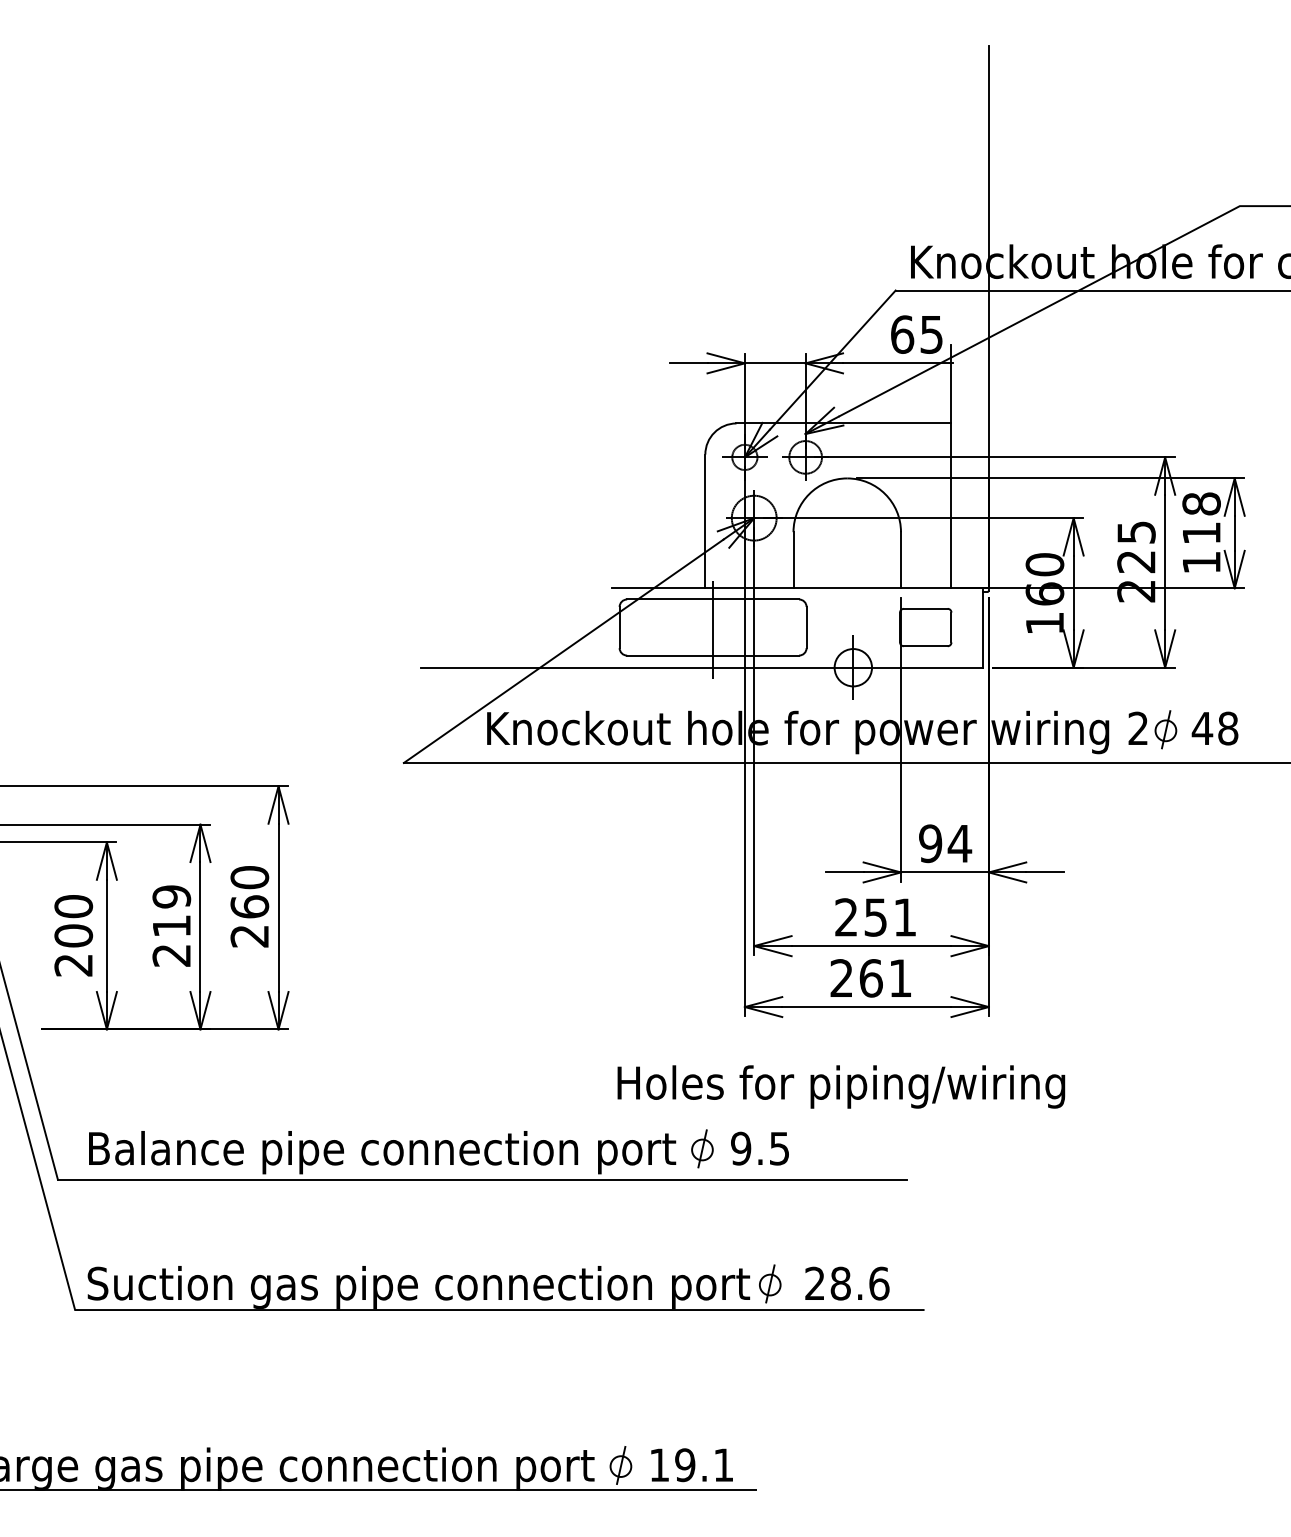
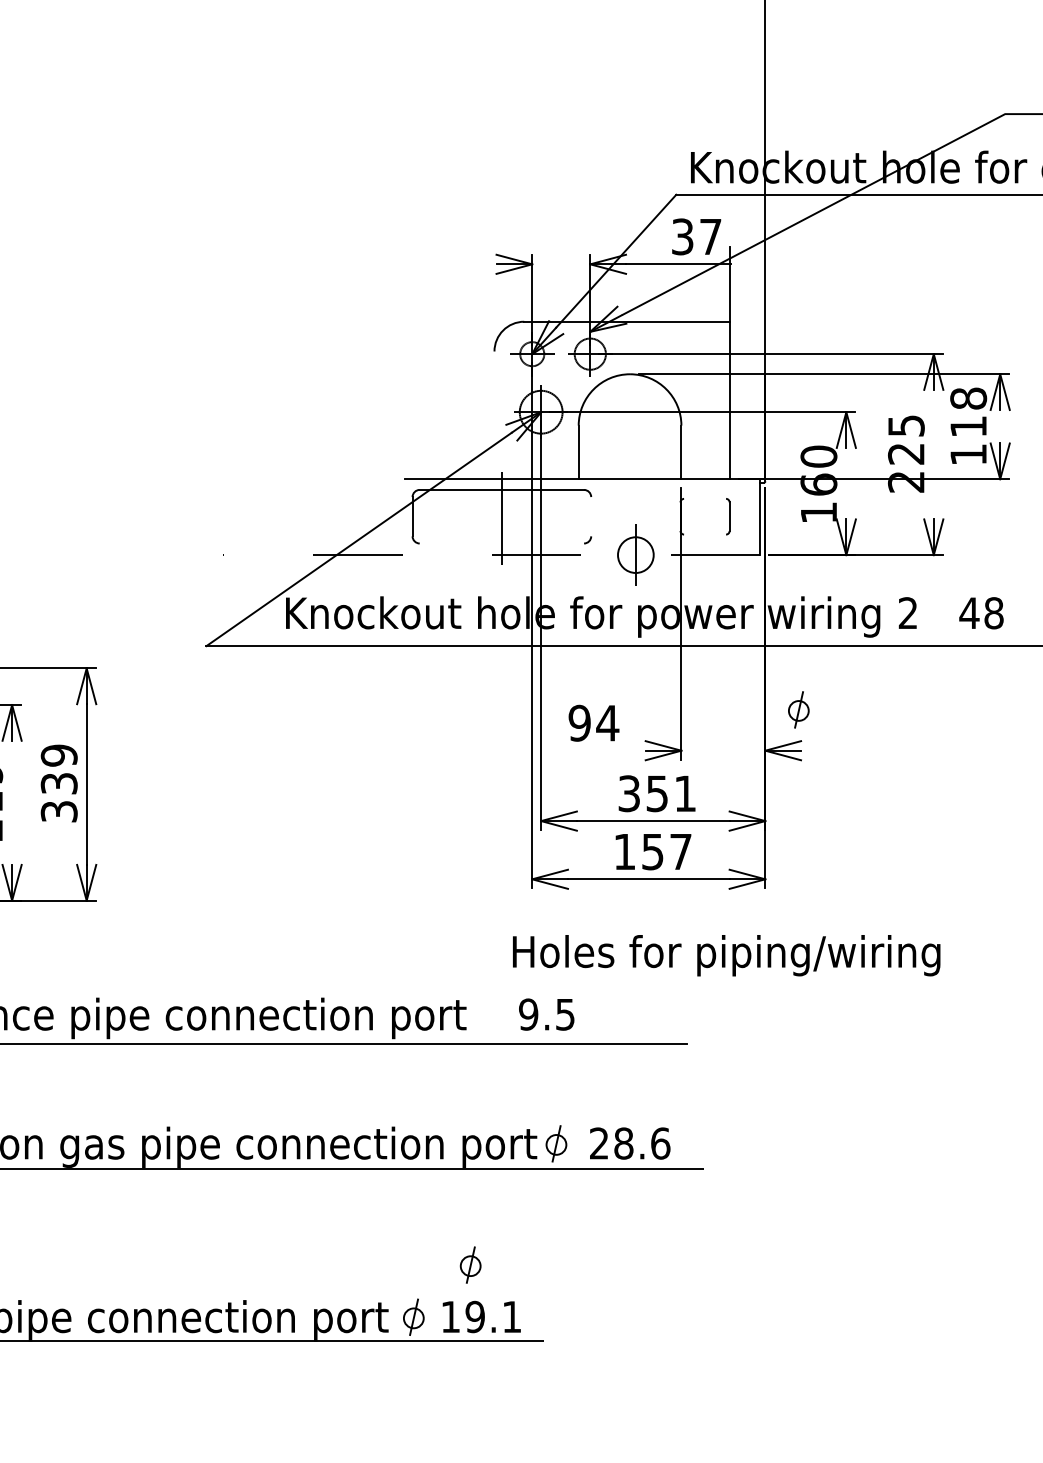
text: (916, 334) -> (696, 236), 65 -> 37
line: (688, 363) -> (478, 264), removed
line: (774, 363) -> (560, 264), removed
line: (705, 521) -> (494, 415), removed
line: (1234, 532) -> (1000, 425), removed
line: (1165, 562) -> (934, 454), removed
line: (1073, 592) -> (846, 483), removed
line: (925, 608) -> (704, 498), removed
line: (806, 627) -> (591, 516), removed
line: (925, 646) -> (704, 534), removed
line: (713, 655) -> (502, 543), removed
line: (701, 667) -> (490, 554), solid -> dashed
part: (1165, 729) -> (798, 709), moved
text: (945, 843) -> (593, 723), moved
line: (844, 872) -> (627, 750), removed
line: (944, 872) -> (722, 750), removed
line: (1044, 872) -> (818, 750), removed
text: (249, 906) -> (58, 783), 260 -> 339
text: (846, 917) -> (629, 793), 251 -> 351
line: (200, 927) -> (12, 803), removed
text: (870, 978) -> (652, 852), 261 -> 157
text: (841, 1086) -> (726, 955), moved
part: (702, 1148) -> (470, 1264), moved

